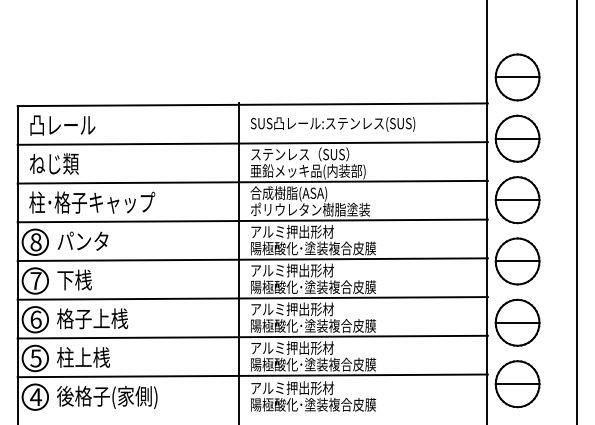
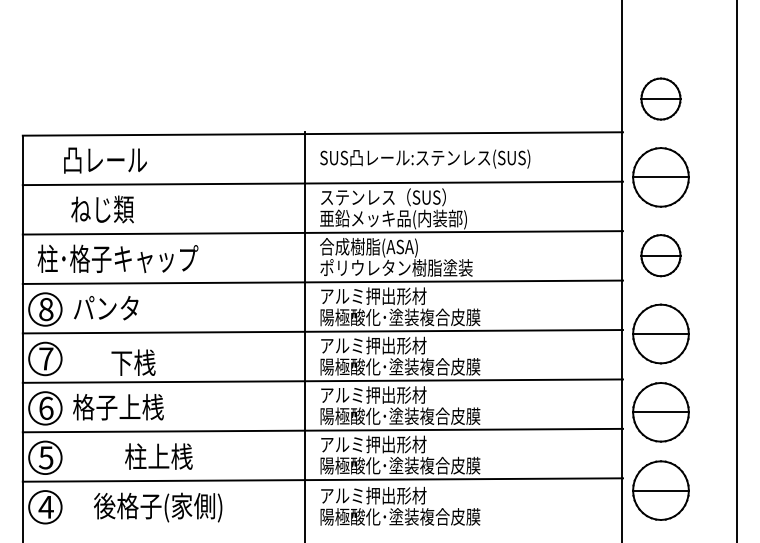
part: (517, 76) -> (660, 98), size x0.7
text: (62, 125) -> (105, 160), moved
text: (54, 163) -> (102, 209), moved
part: (517, 199) -> (660, 255), size x0.7
text: (74, 279) -> (133, 362), moved
text: (83, 357) -> (158, 456), moved
text: (107, 397) -> (158, 507), moved

